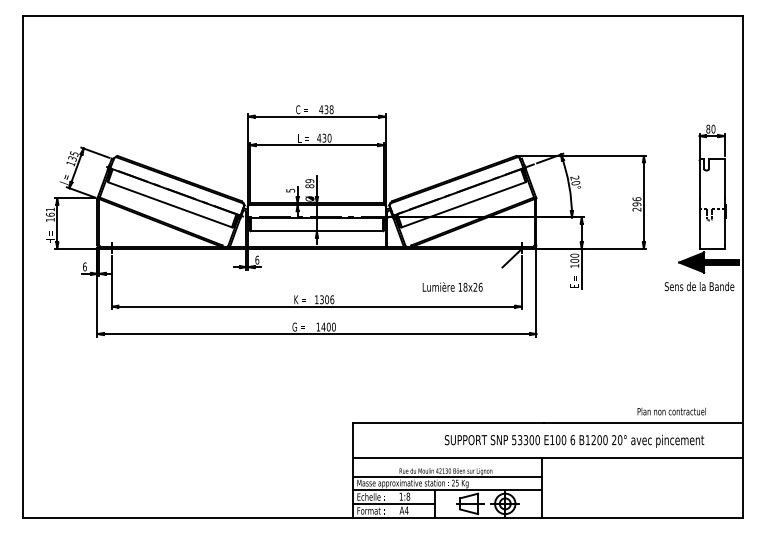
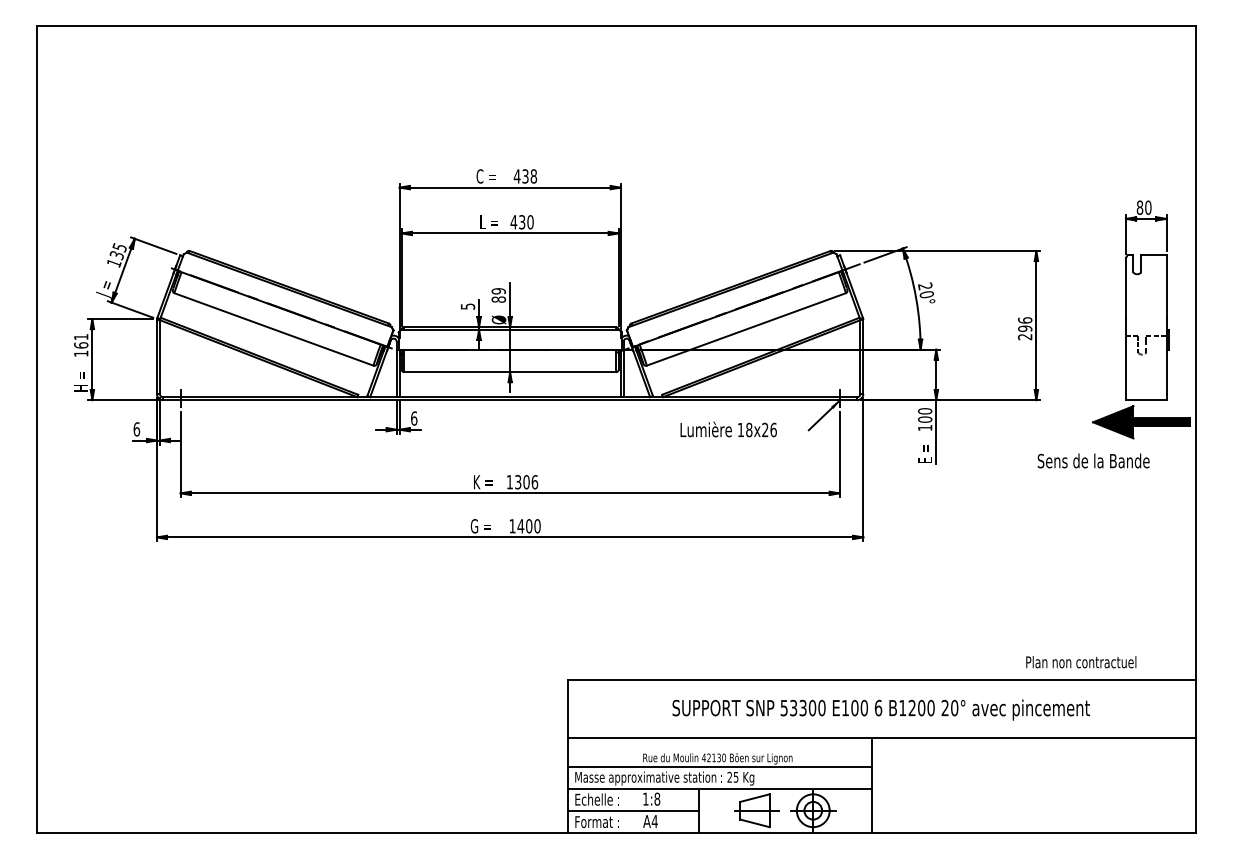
text: (452, 286) -> (728, 428), moved
text: (699, 286) -> (1093, 460), moved
text: (574, 440) -> (881, 708), moved

